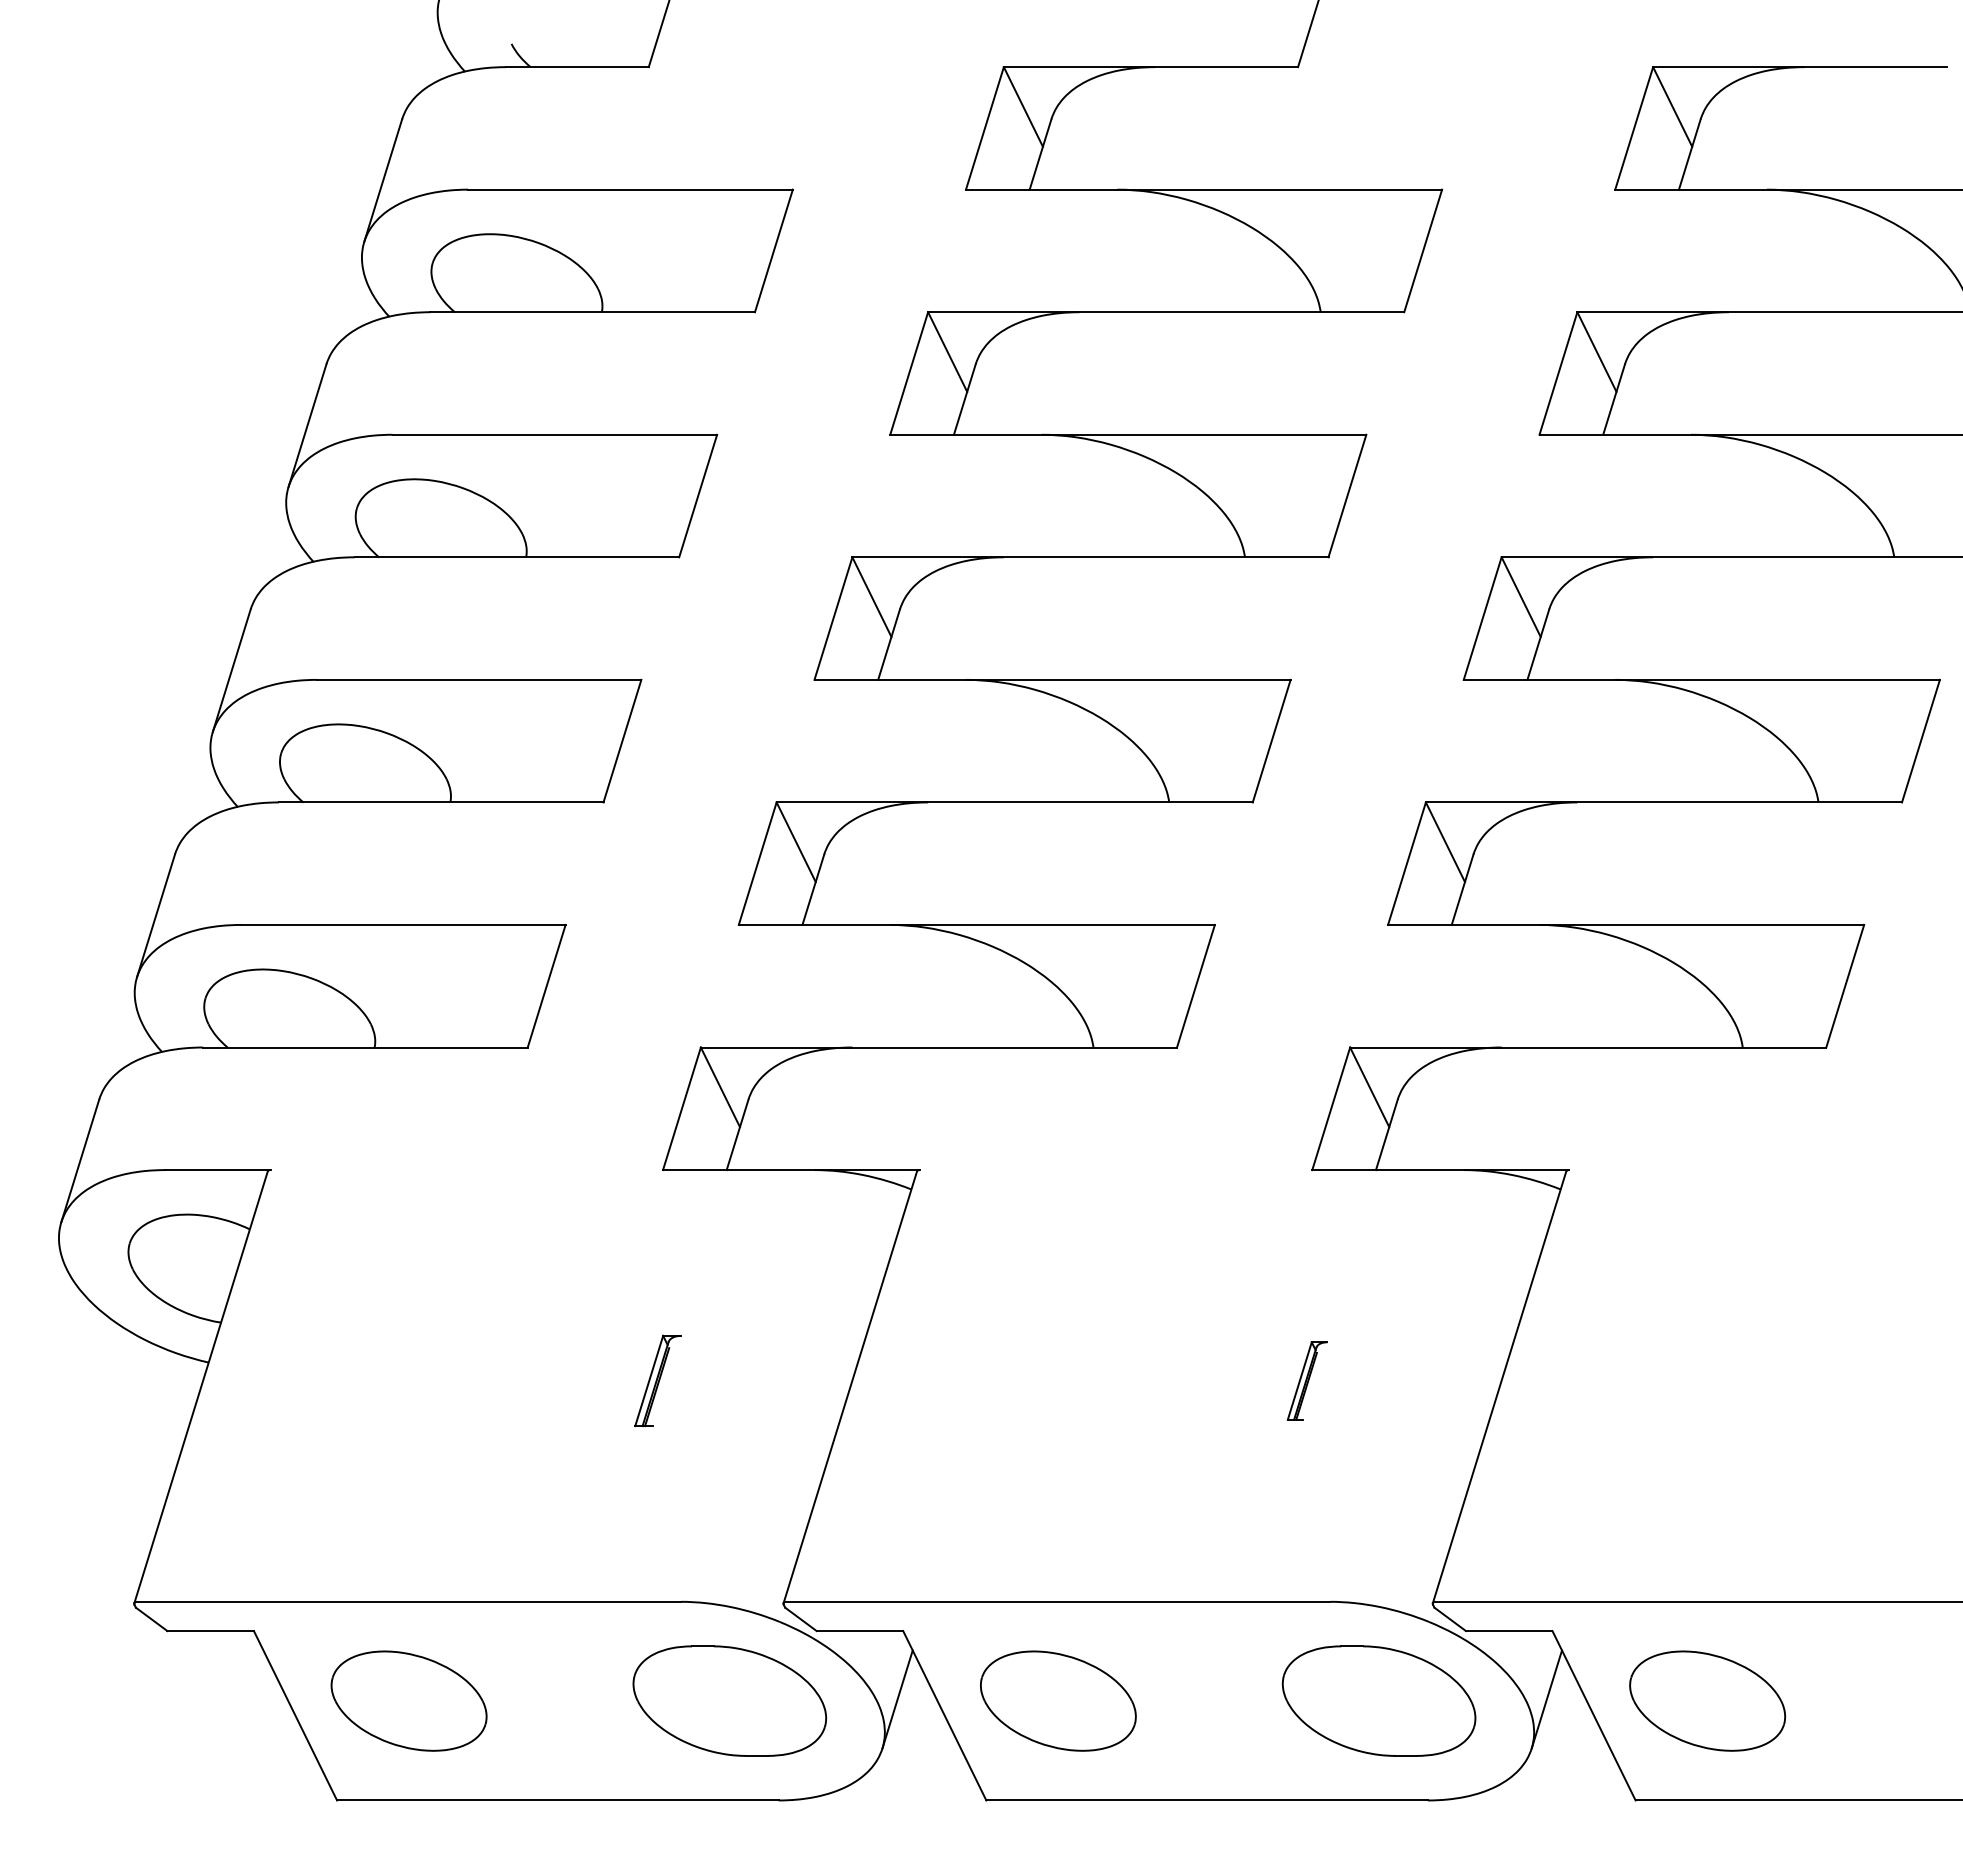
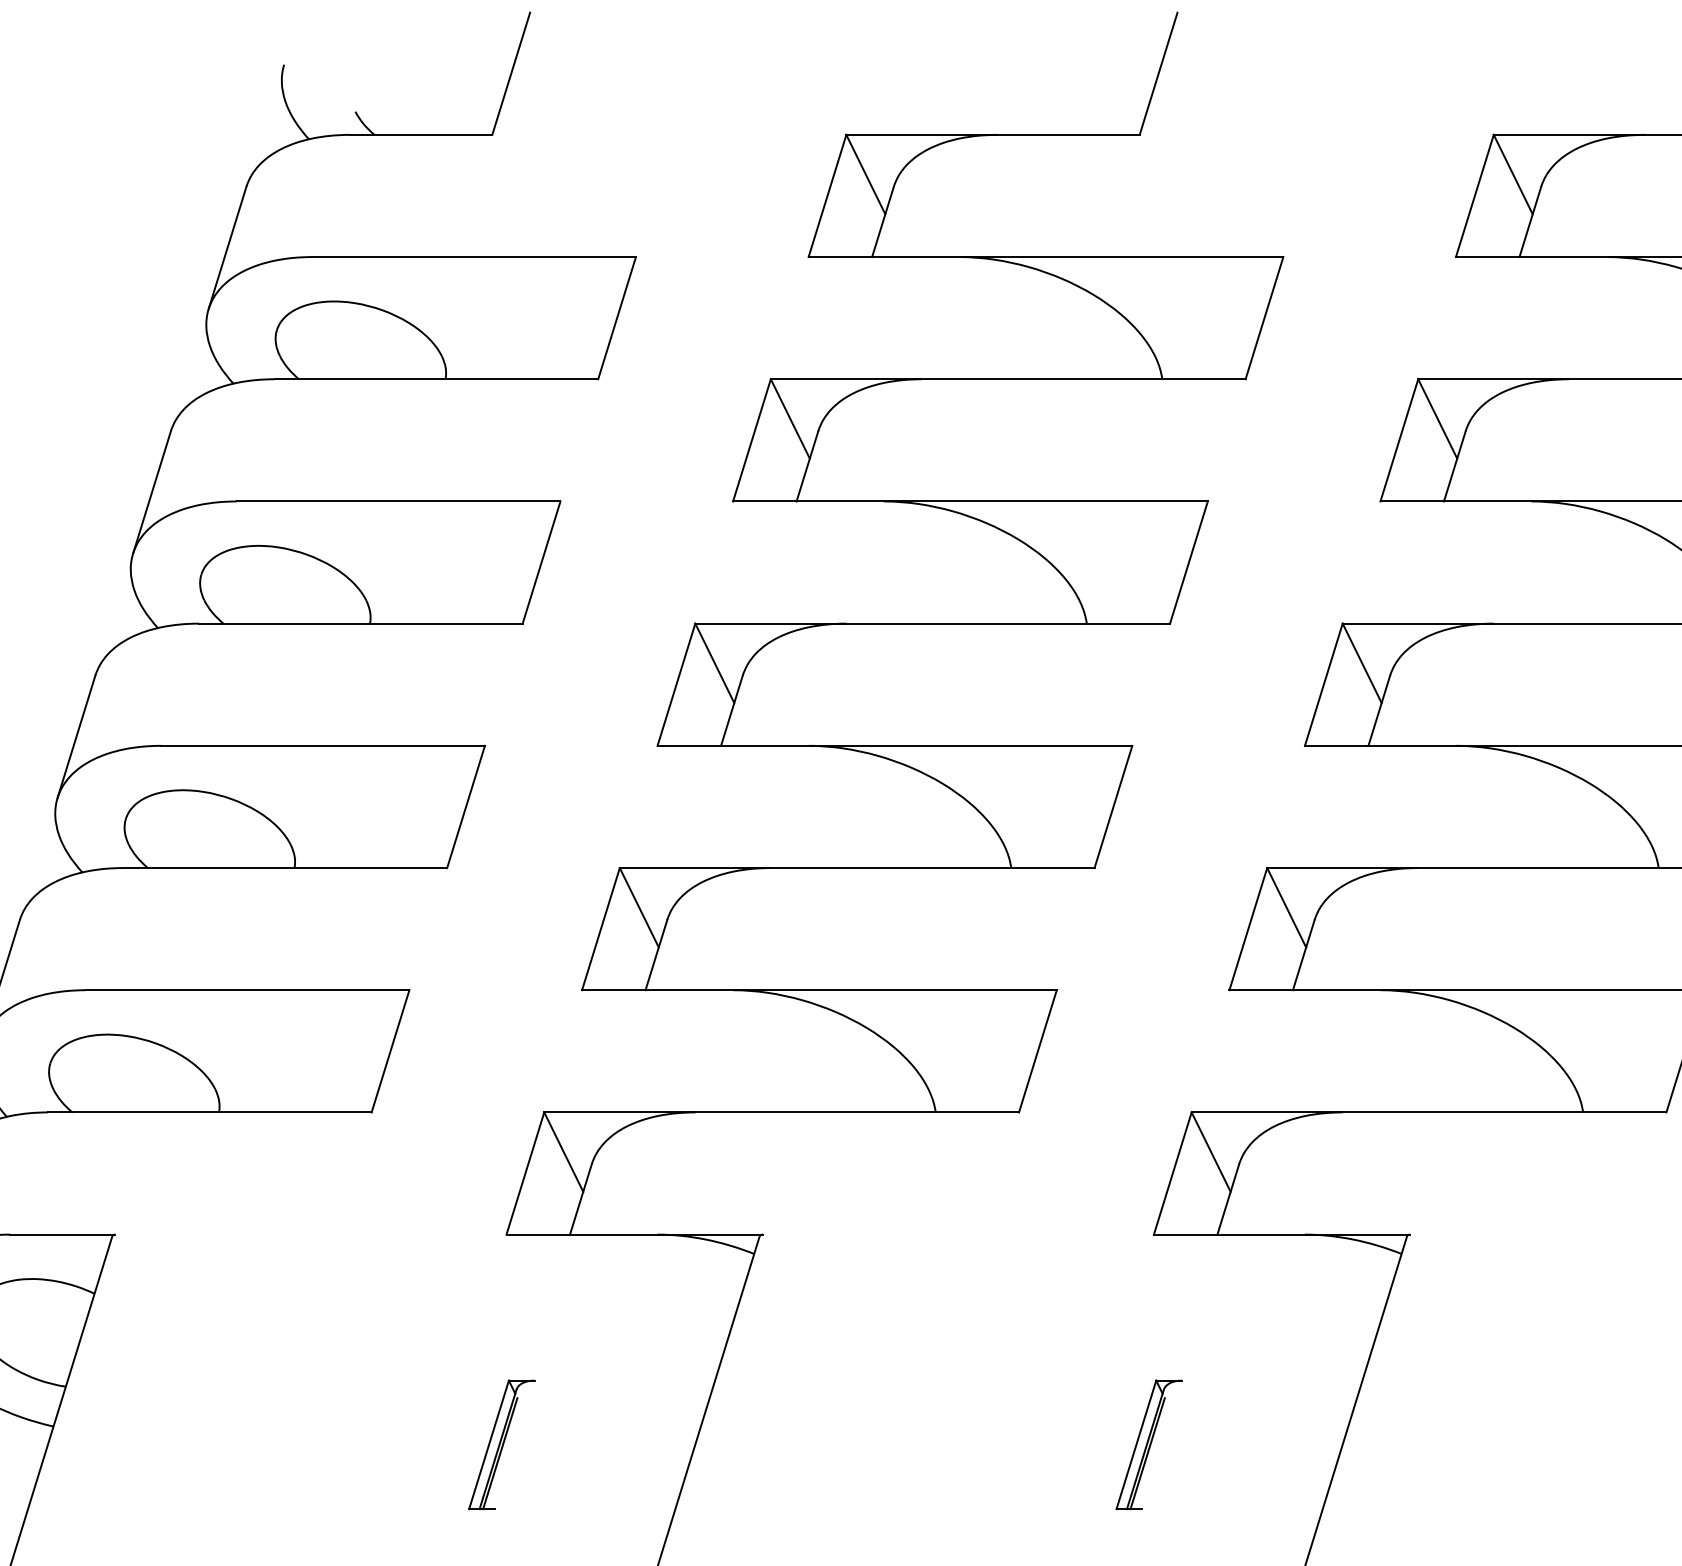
part: (657, 1380) -> (501, 1444), size x1.43
part: (1307, 1380) -> (1149, 1444), size x1.67

